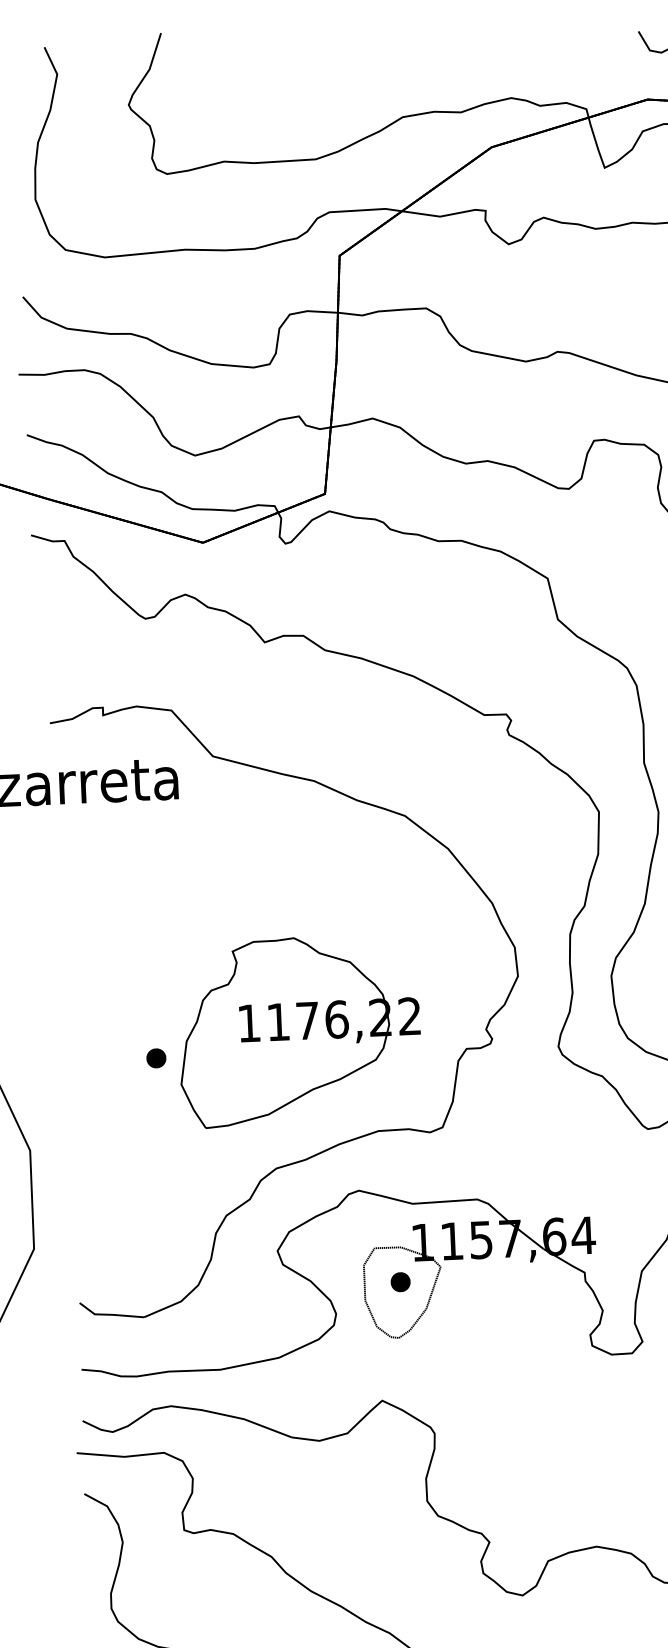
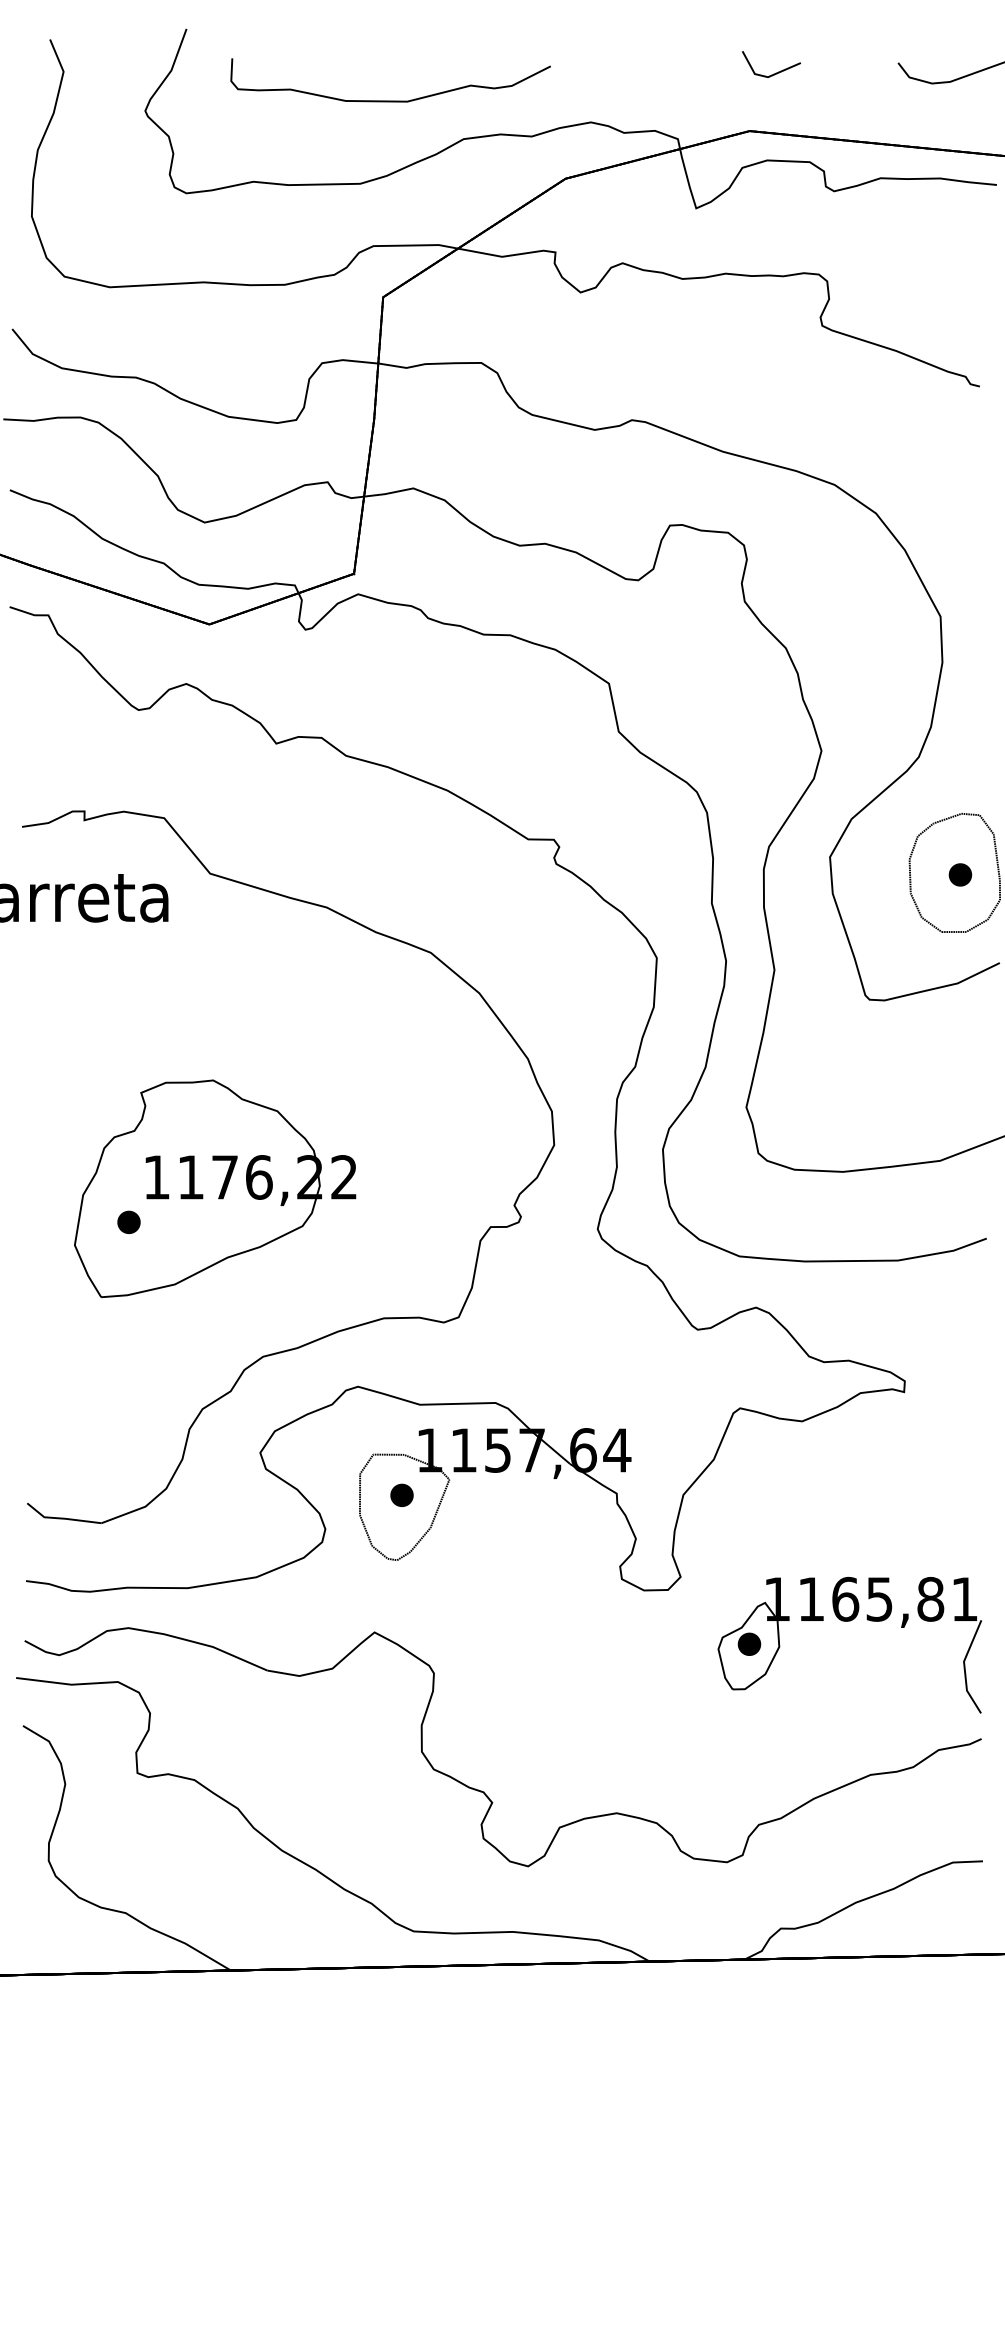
curve: (338, 86) -> (390, 100), added
part: (299, 1030) -> (215, 1188), moved

